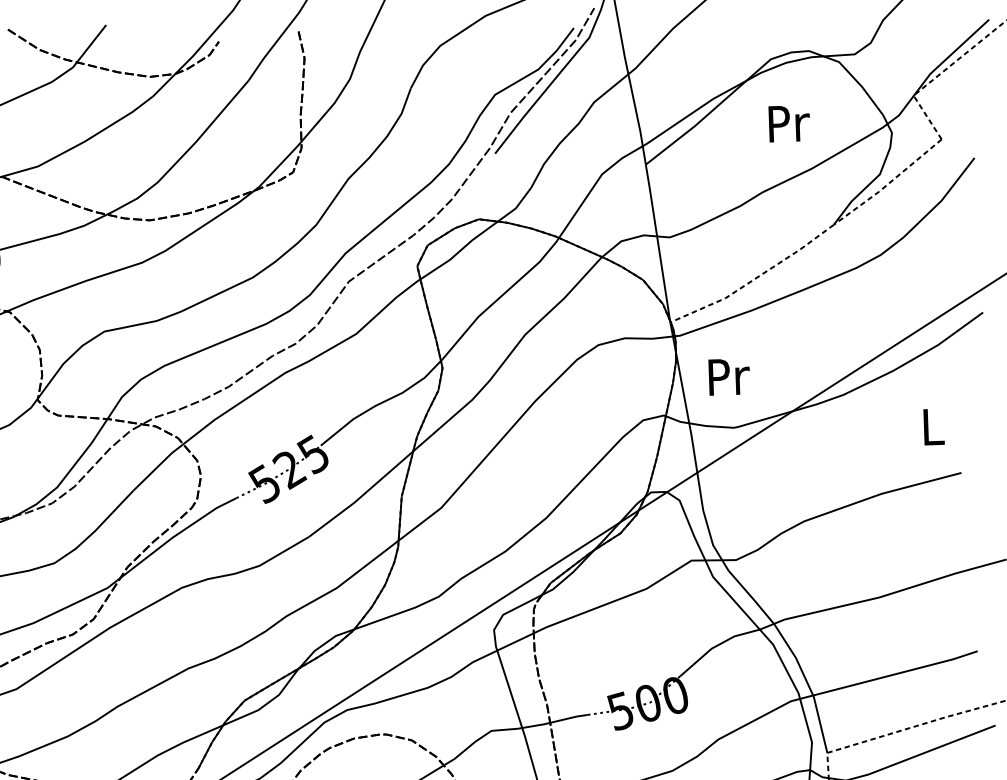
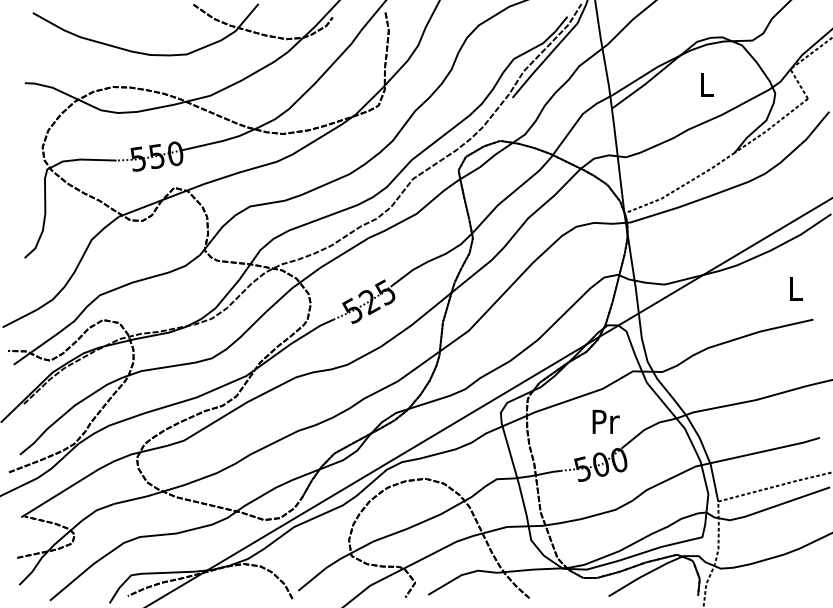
text: (789, 123) -> (707, 84), Pr -> L
text: (728, 376) -> (605, 421), moved

